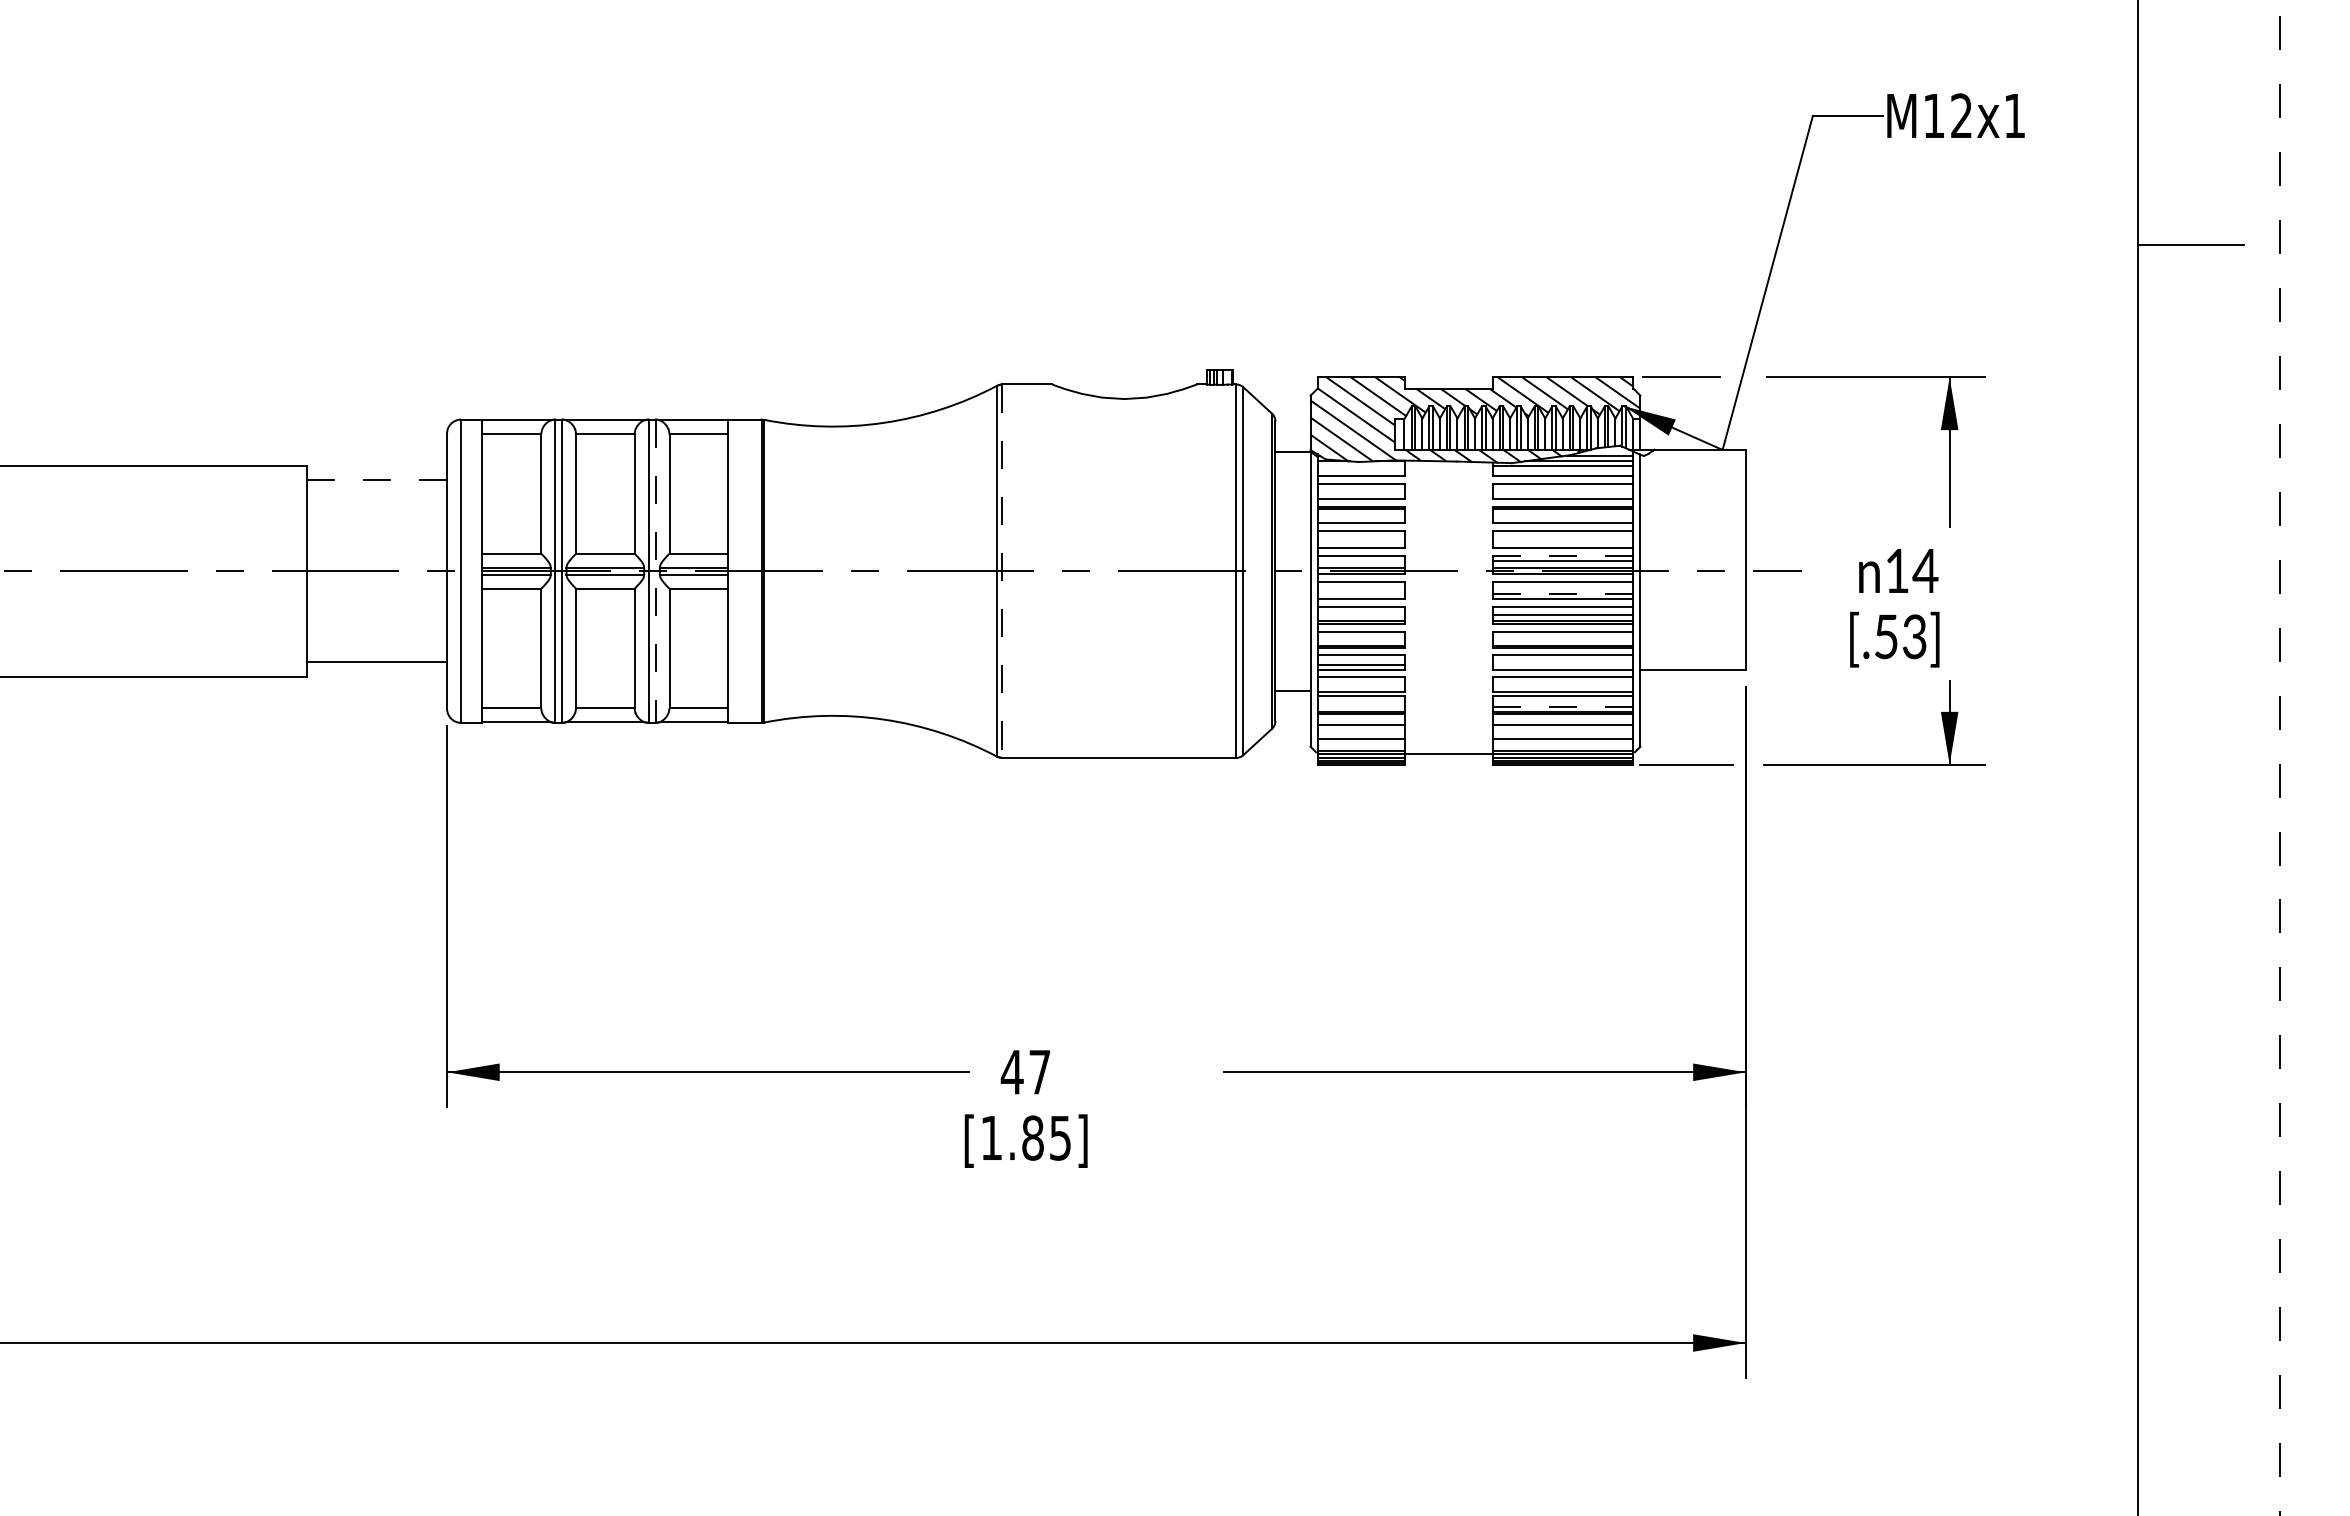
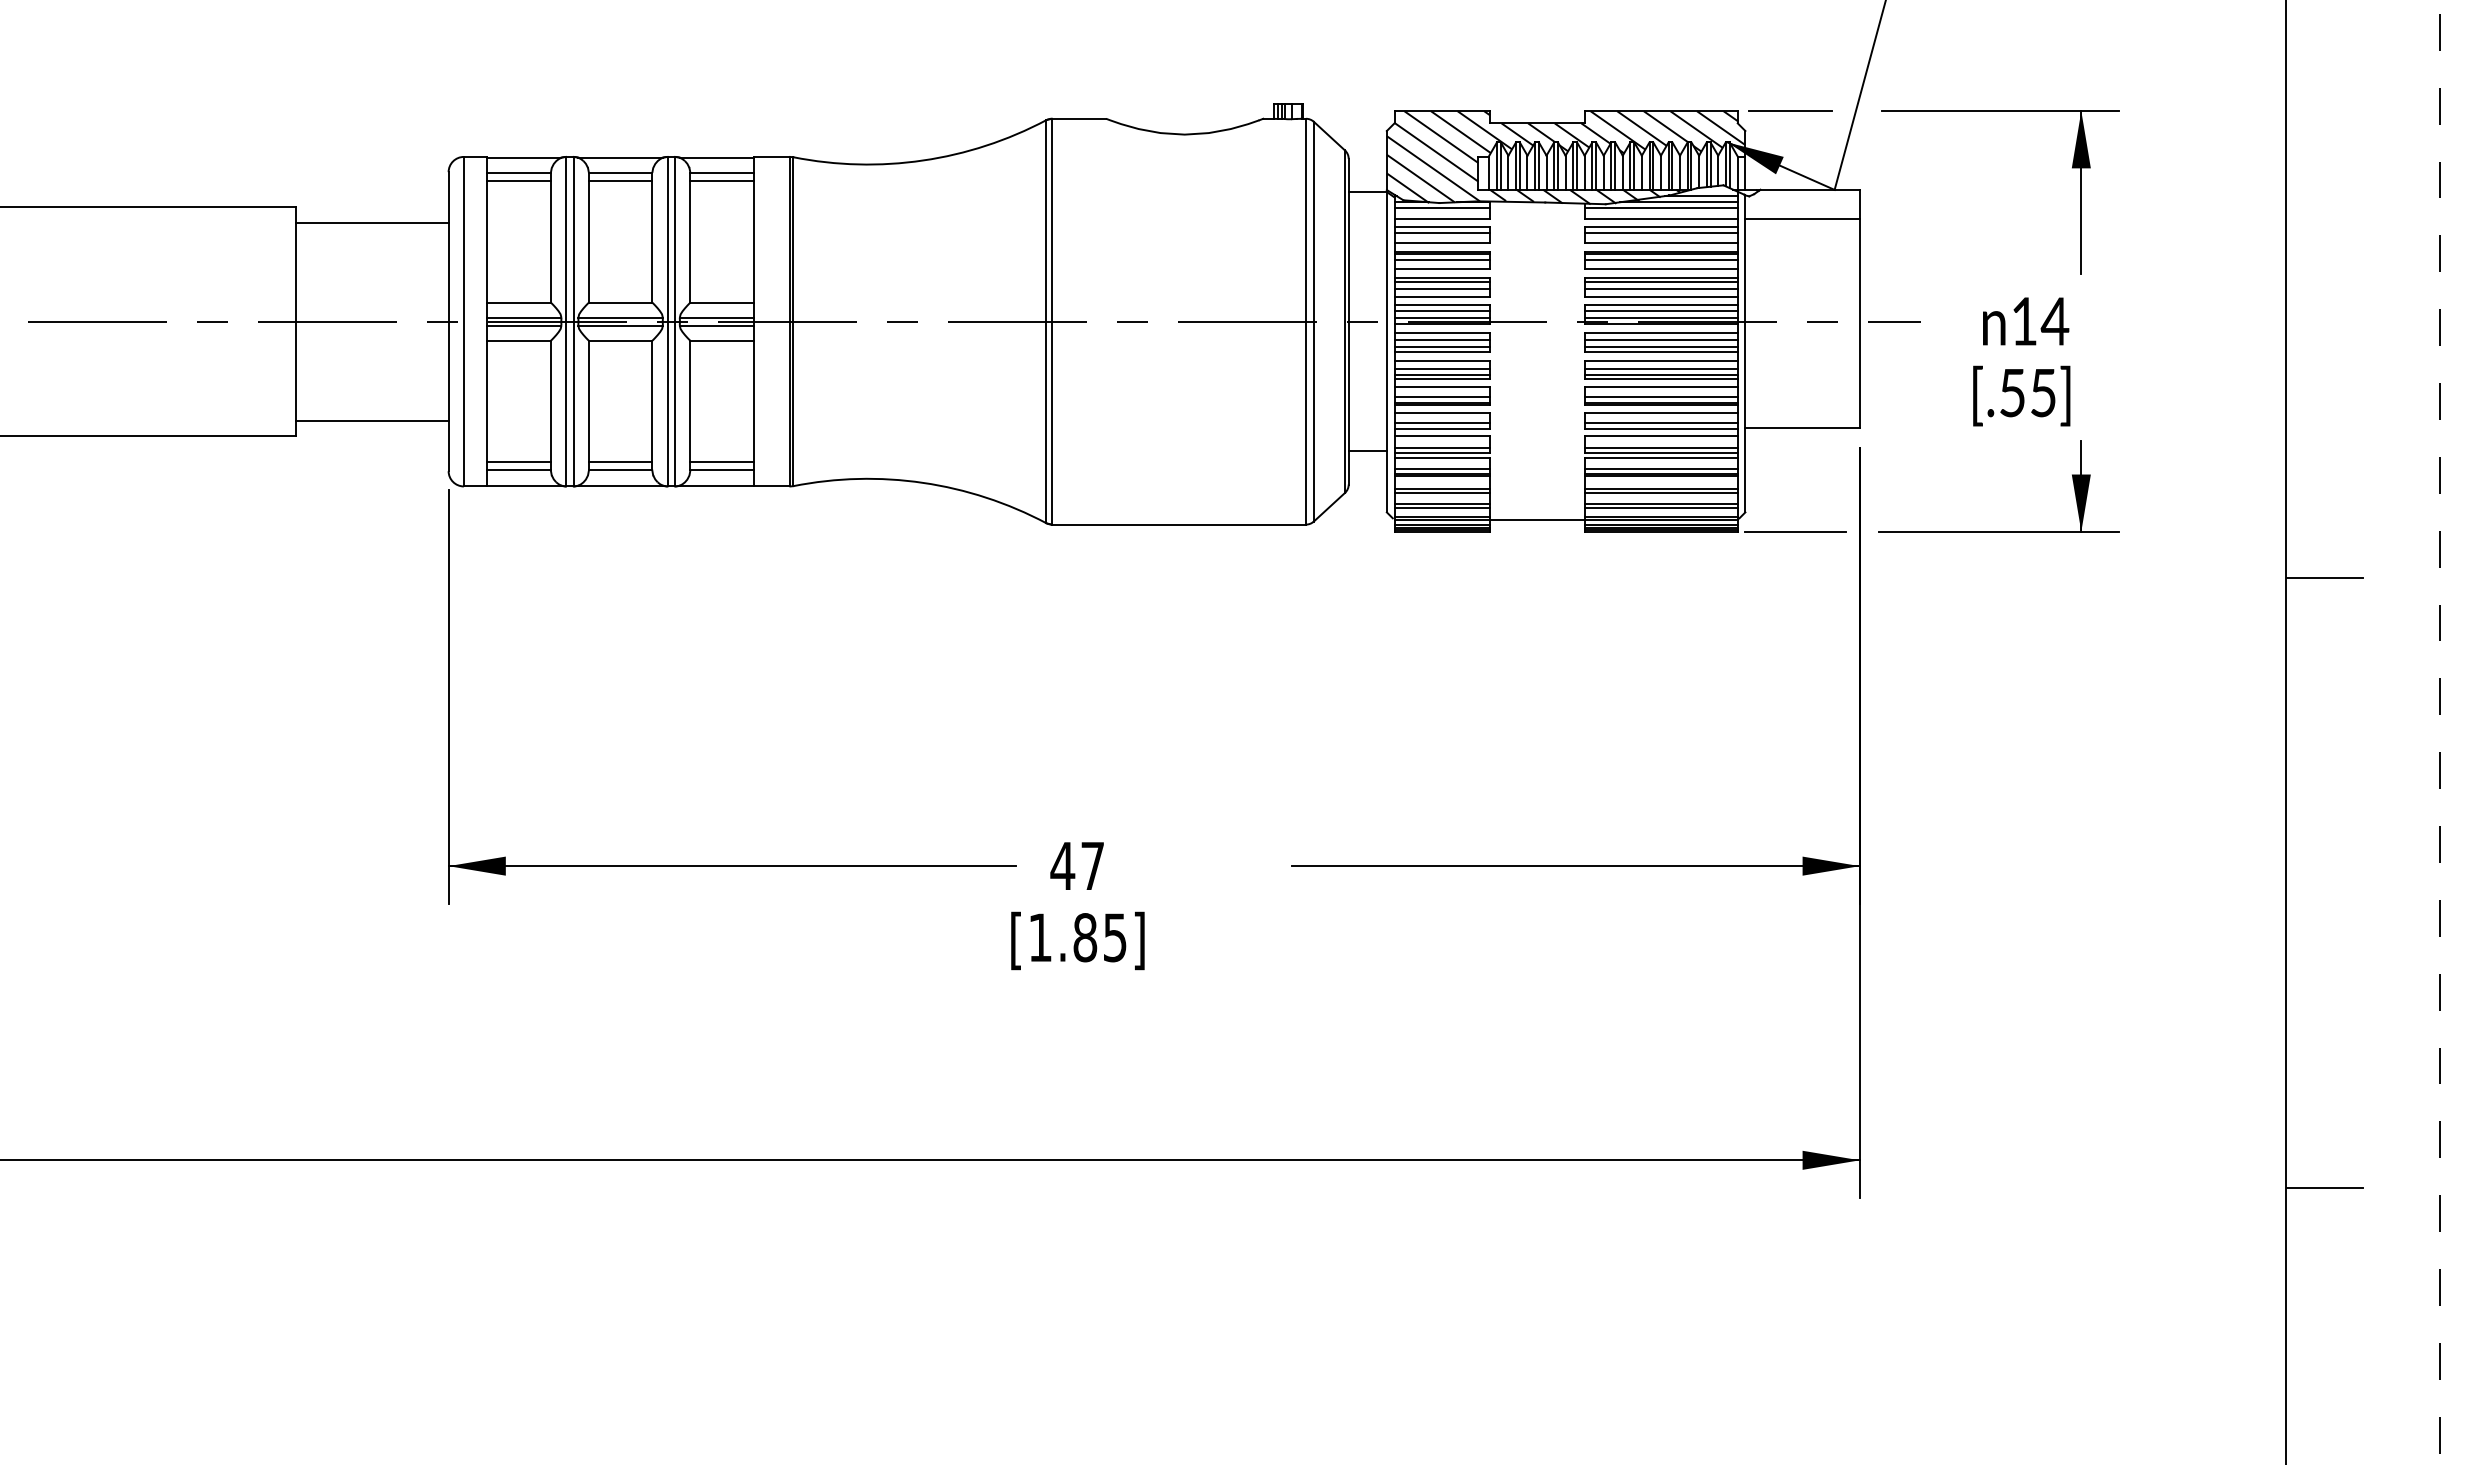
line: (511, 441) -> (518, 180), added
line: (605, 441) -> (620, 180), added
line: (698, 441) -> (721, 180), added
line: (1361, 466) -> (1442, 207), added
line: (1692, 476) -> (1801, 218), added
line: (377, 479) -> (373, 222), dashed -> solid
line: (1361, 489) -> (1442, 232), added
line: (1563, 489) -> (1661, 232), added
line: (1361, 514) -> (1442, 260), added
line: (1563, 514) -> (1661, 260), added
line: (1361, 534) -> (1442, 281), added
line: (1563, 534) -> (1661, 281), added
line: (1361, 540) -> (1442, 288), added
line: (1563, 540) -> (1661, 288), added
line: (1563, 556) -> (1661, 305), dashed -> solid
line: (1361, 561) -> (1442, 311), added
line: (655, 571) -> (675, 321), dashed -> solid
line: (1002, 571) -> (1052, 321), dashed -> solid
line: (1361, 588) -> (1442, 340), added
line: (1563, 588) -> (1661, 340), added
line: (1361, 594) -> (1442, 346), added
line: (1562, 594) -> (1660, 346), dashed -> solid
line: (1361, 614) -> (1442, 368), added
text: (1914, 636) -> (2043, 392), [.53] -> [.55]
line: (1361, 640) -> (1442, 396), added
line: (1563, 640) -> (1661, 396), added
line: (1563, 664) -> (1661, 423), added
line: (1361, 687) -> (1442, 448), added
line: (1563, 687) -> (1661, 448), added
line: (511, 700) -> (518, 462), added
line: (605, 700) -> (620, 462), added
line: (698, 700) -> (721, 462), added
line: (1361, 707) -> (1442, 469), added
line: (1562, 707) -> (1660, 469), dashed -> solid
line: (1361, 728) -> (1442, 492), added
line: (1563, 728) -> (1661, 492), added
line: (1361, 742) -> (1442, 507), added
line: (1563, 742) -> (1661, 507), added
line: (2174, 807) -> (2325, 578), added
line: (2174, 1368) -> (2325, 1188), added

